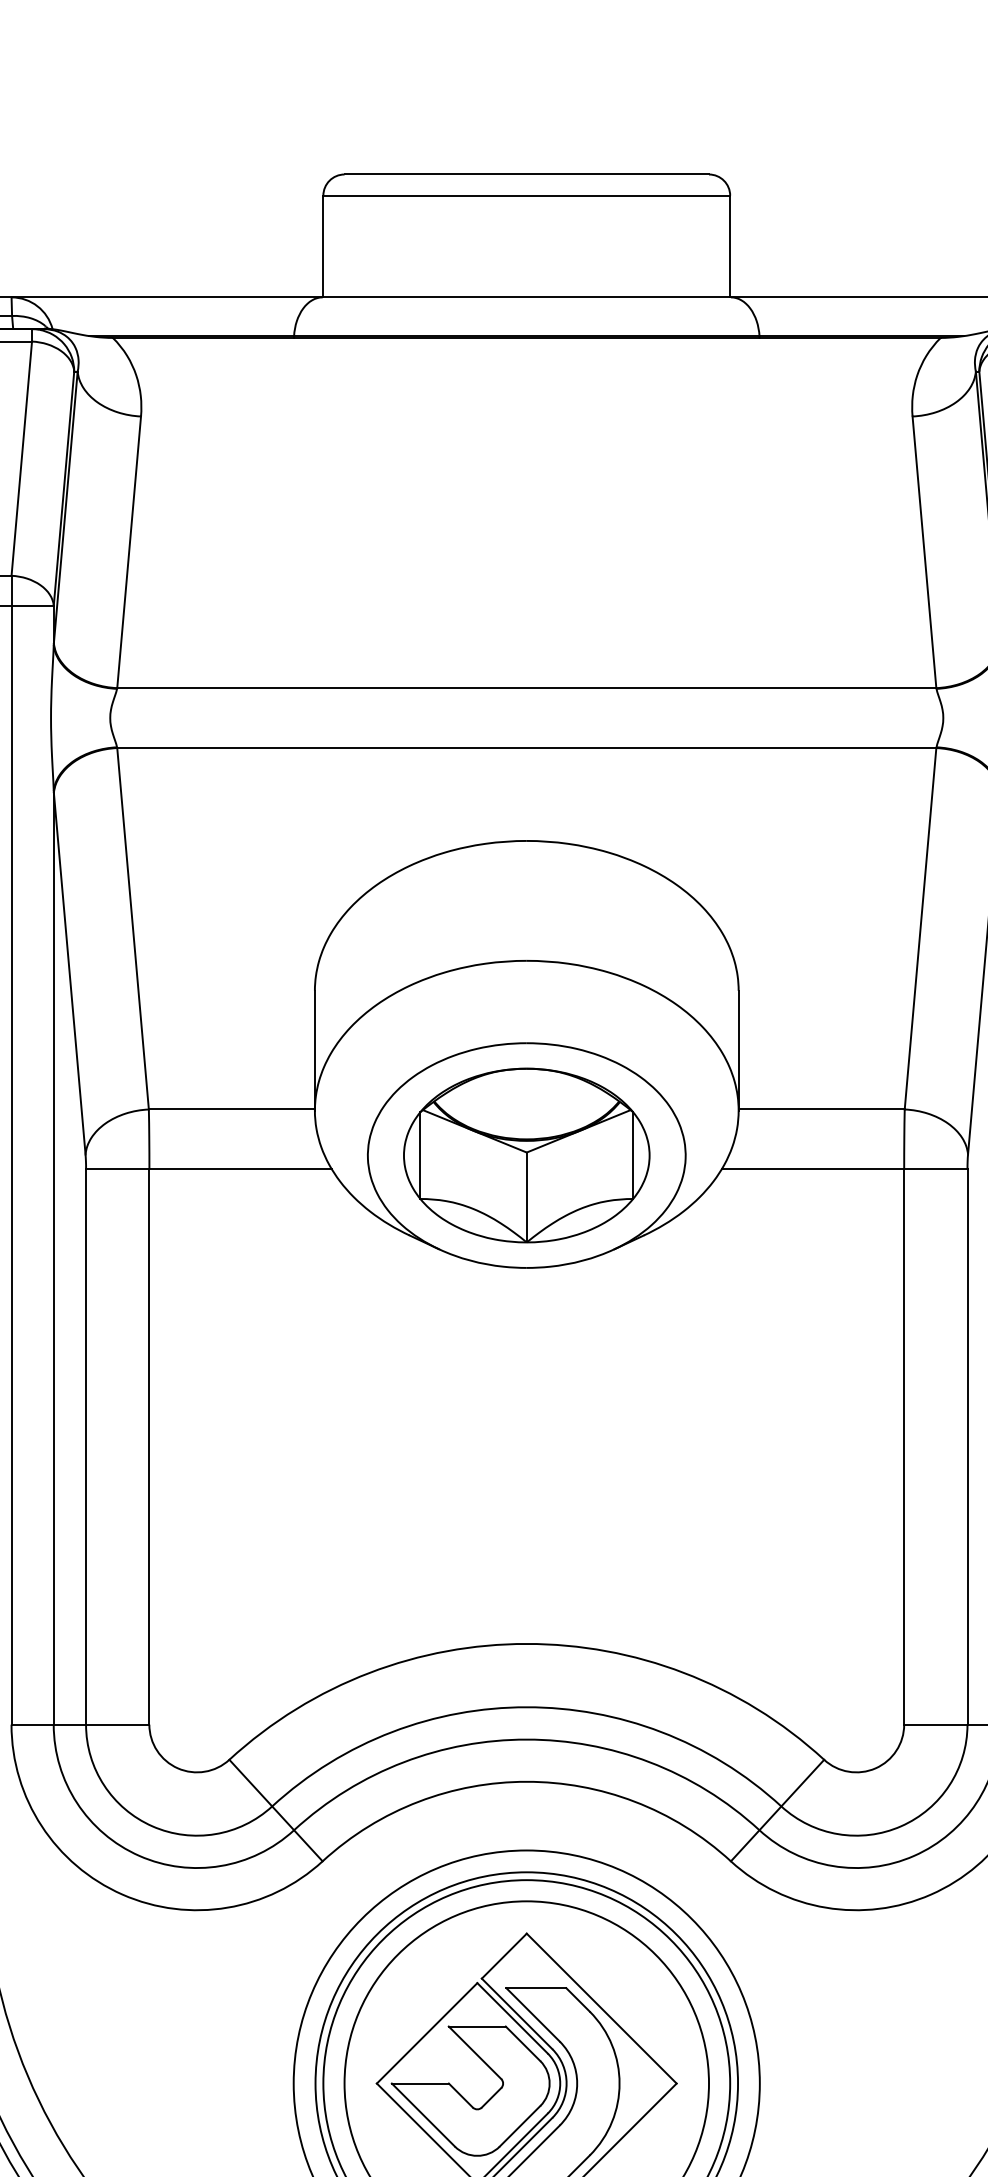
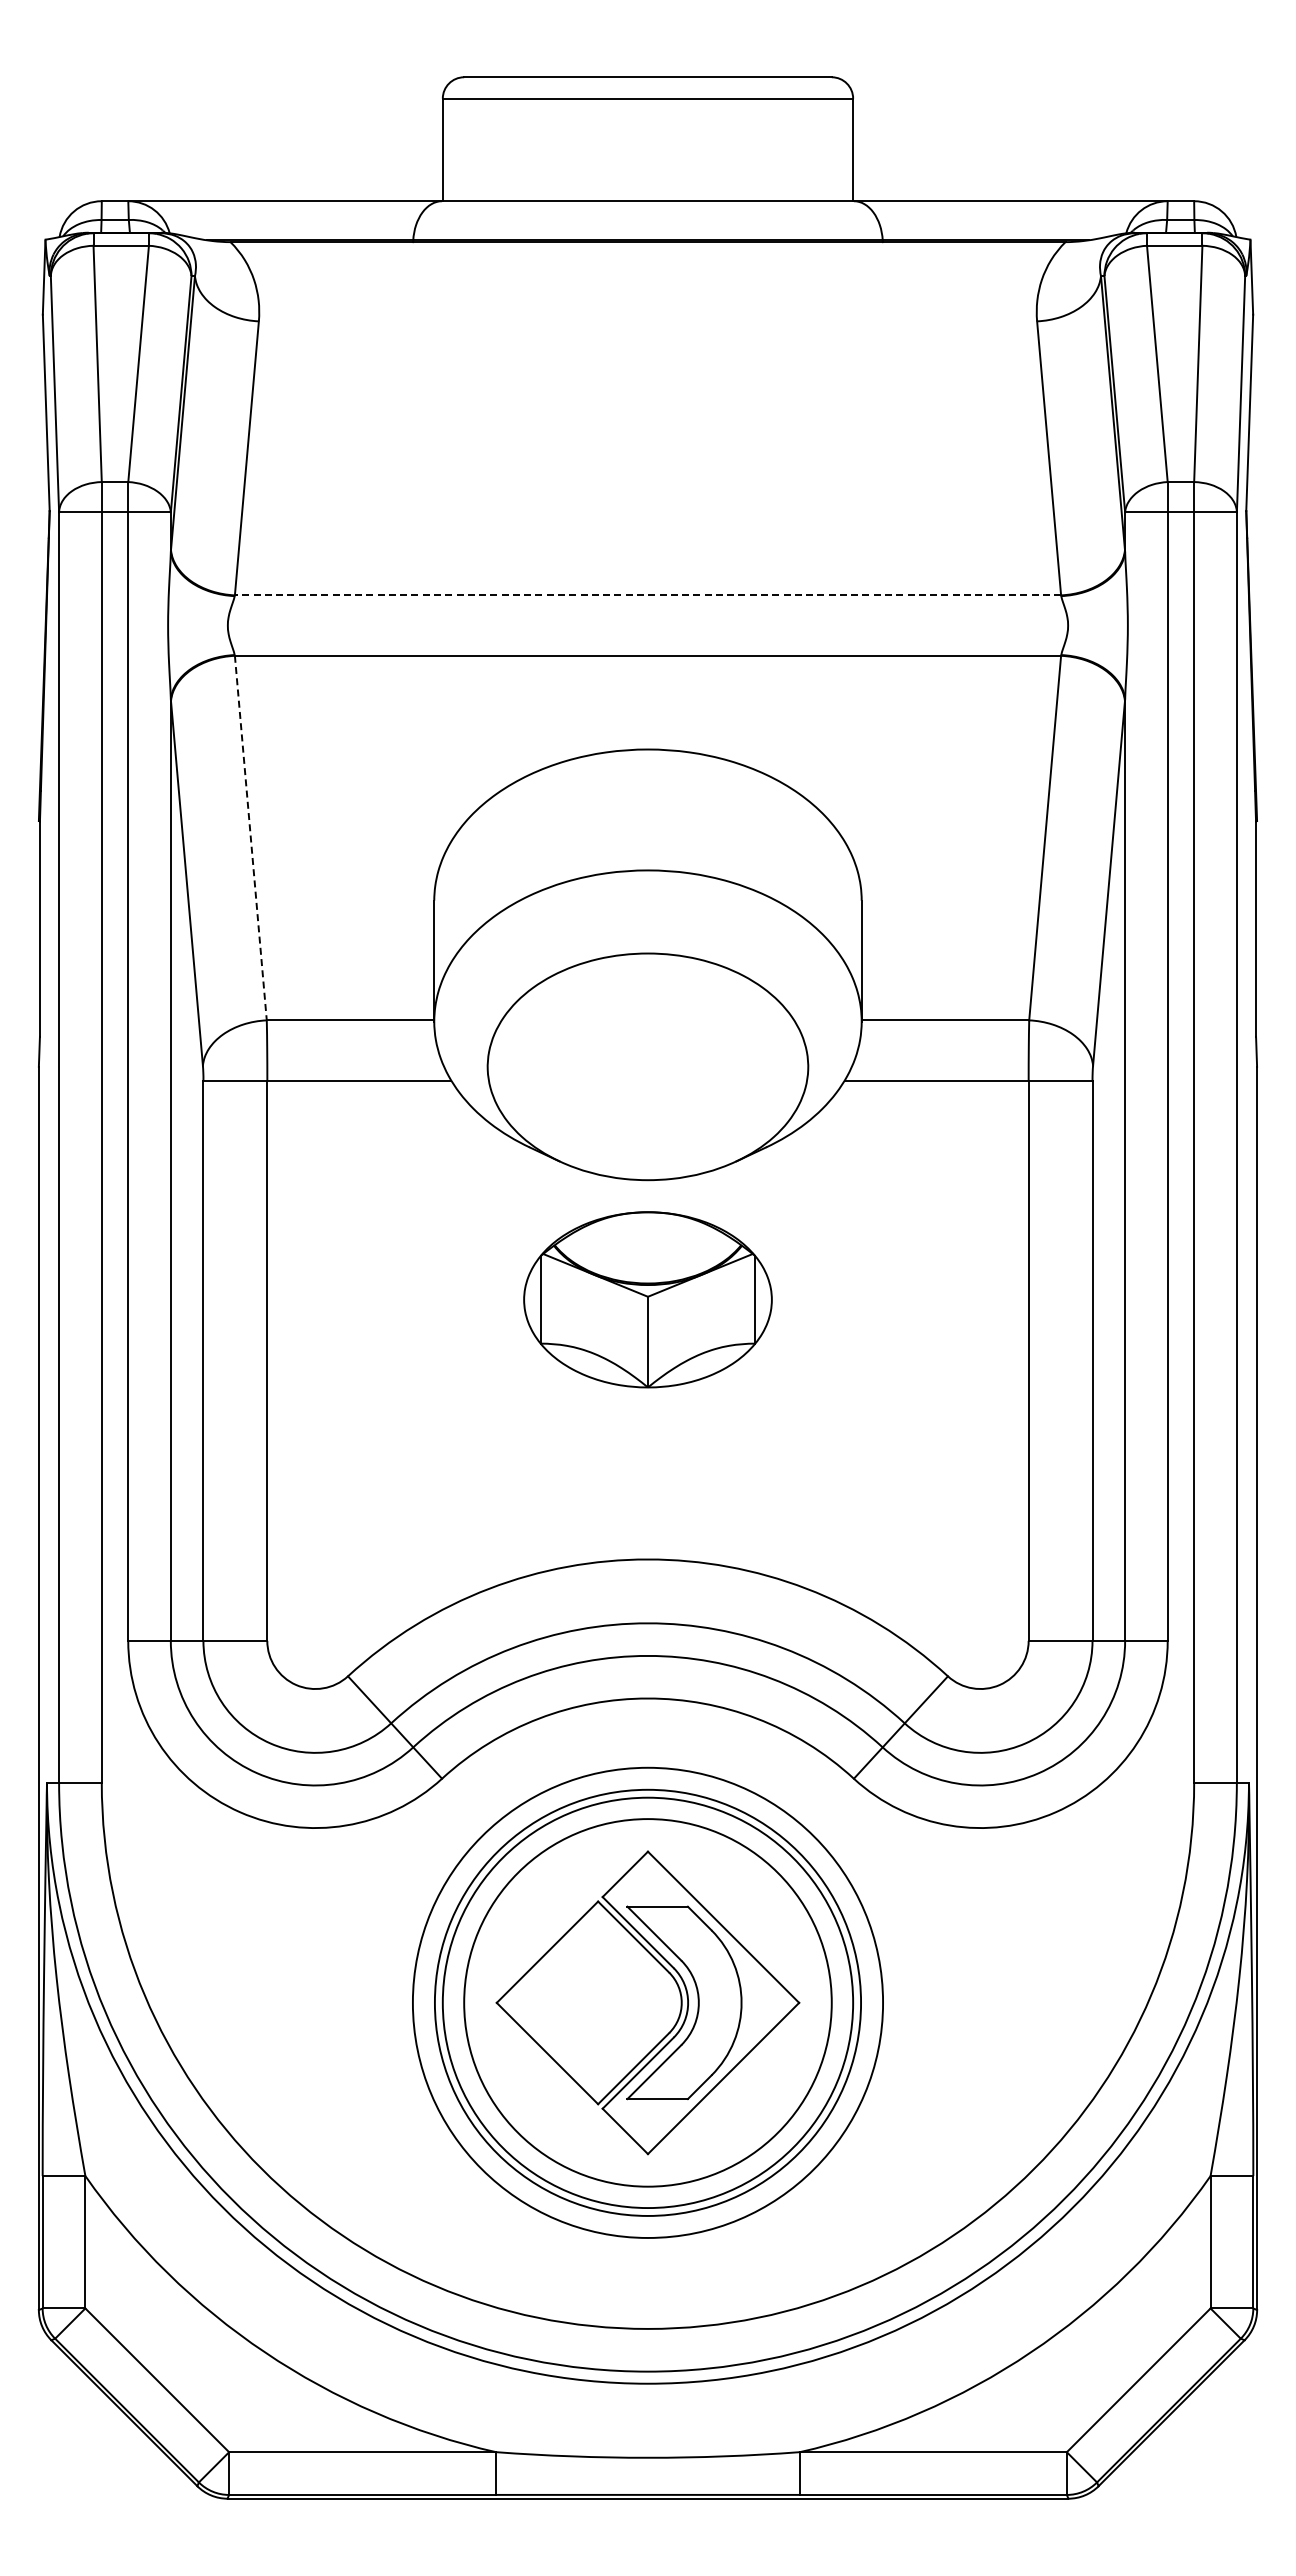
line: (526, 688) -> (647, 595), solid -> dashed
line: (132, 929) -> (250, 838), solid -> dashed
part: (526, 1155) -> (647, 1299), moved
part: (463, 2097) -> (584, 2016), removed

